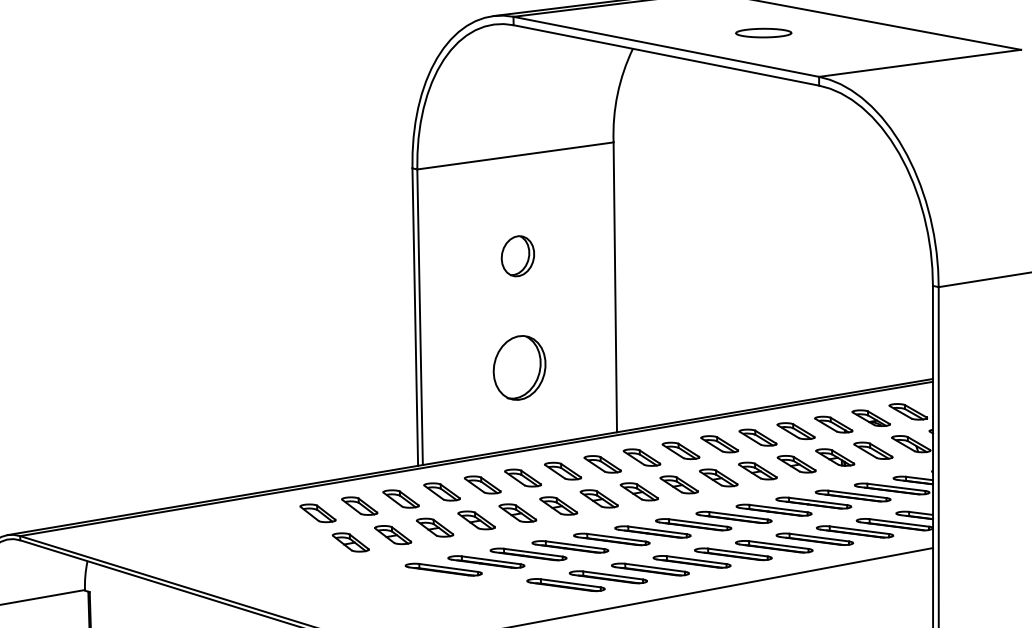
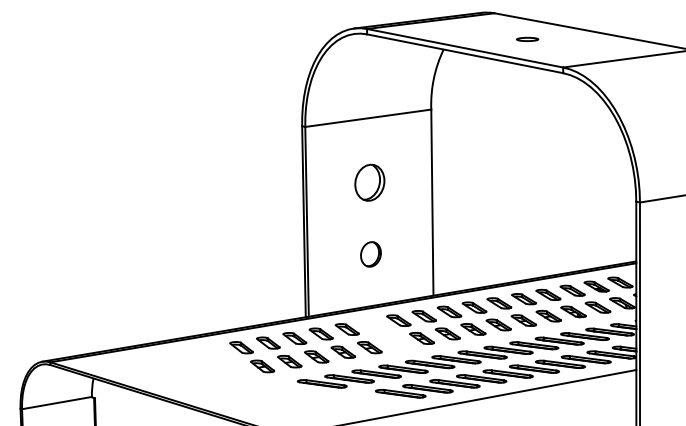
part: (763, 33) -> (527, 39), size x0.6
part: (517, 255) -> (369, 182), size x1.4
part: (518, 368) -> (370, 254), size x0.6
part: (540, 491) -> (384, 333), removed

